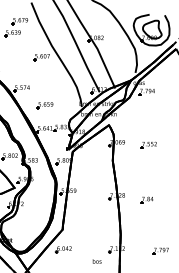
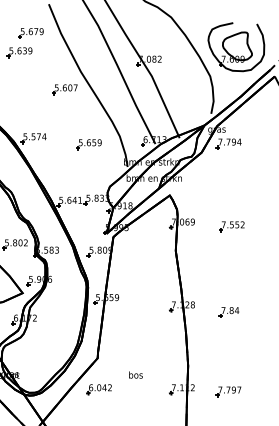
part: (44, 105) -> (88, 144), moved
part: (160, 250) -> (228, 390), moved
text: (96, 261) -> (134, 375), moved

